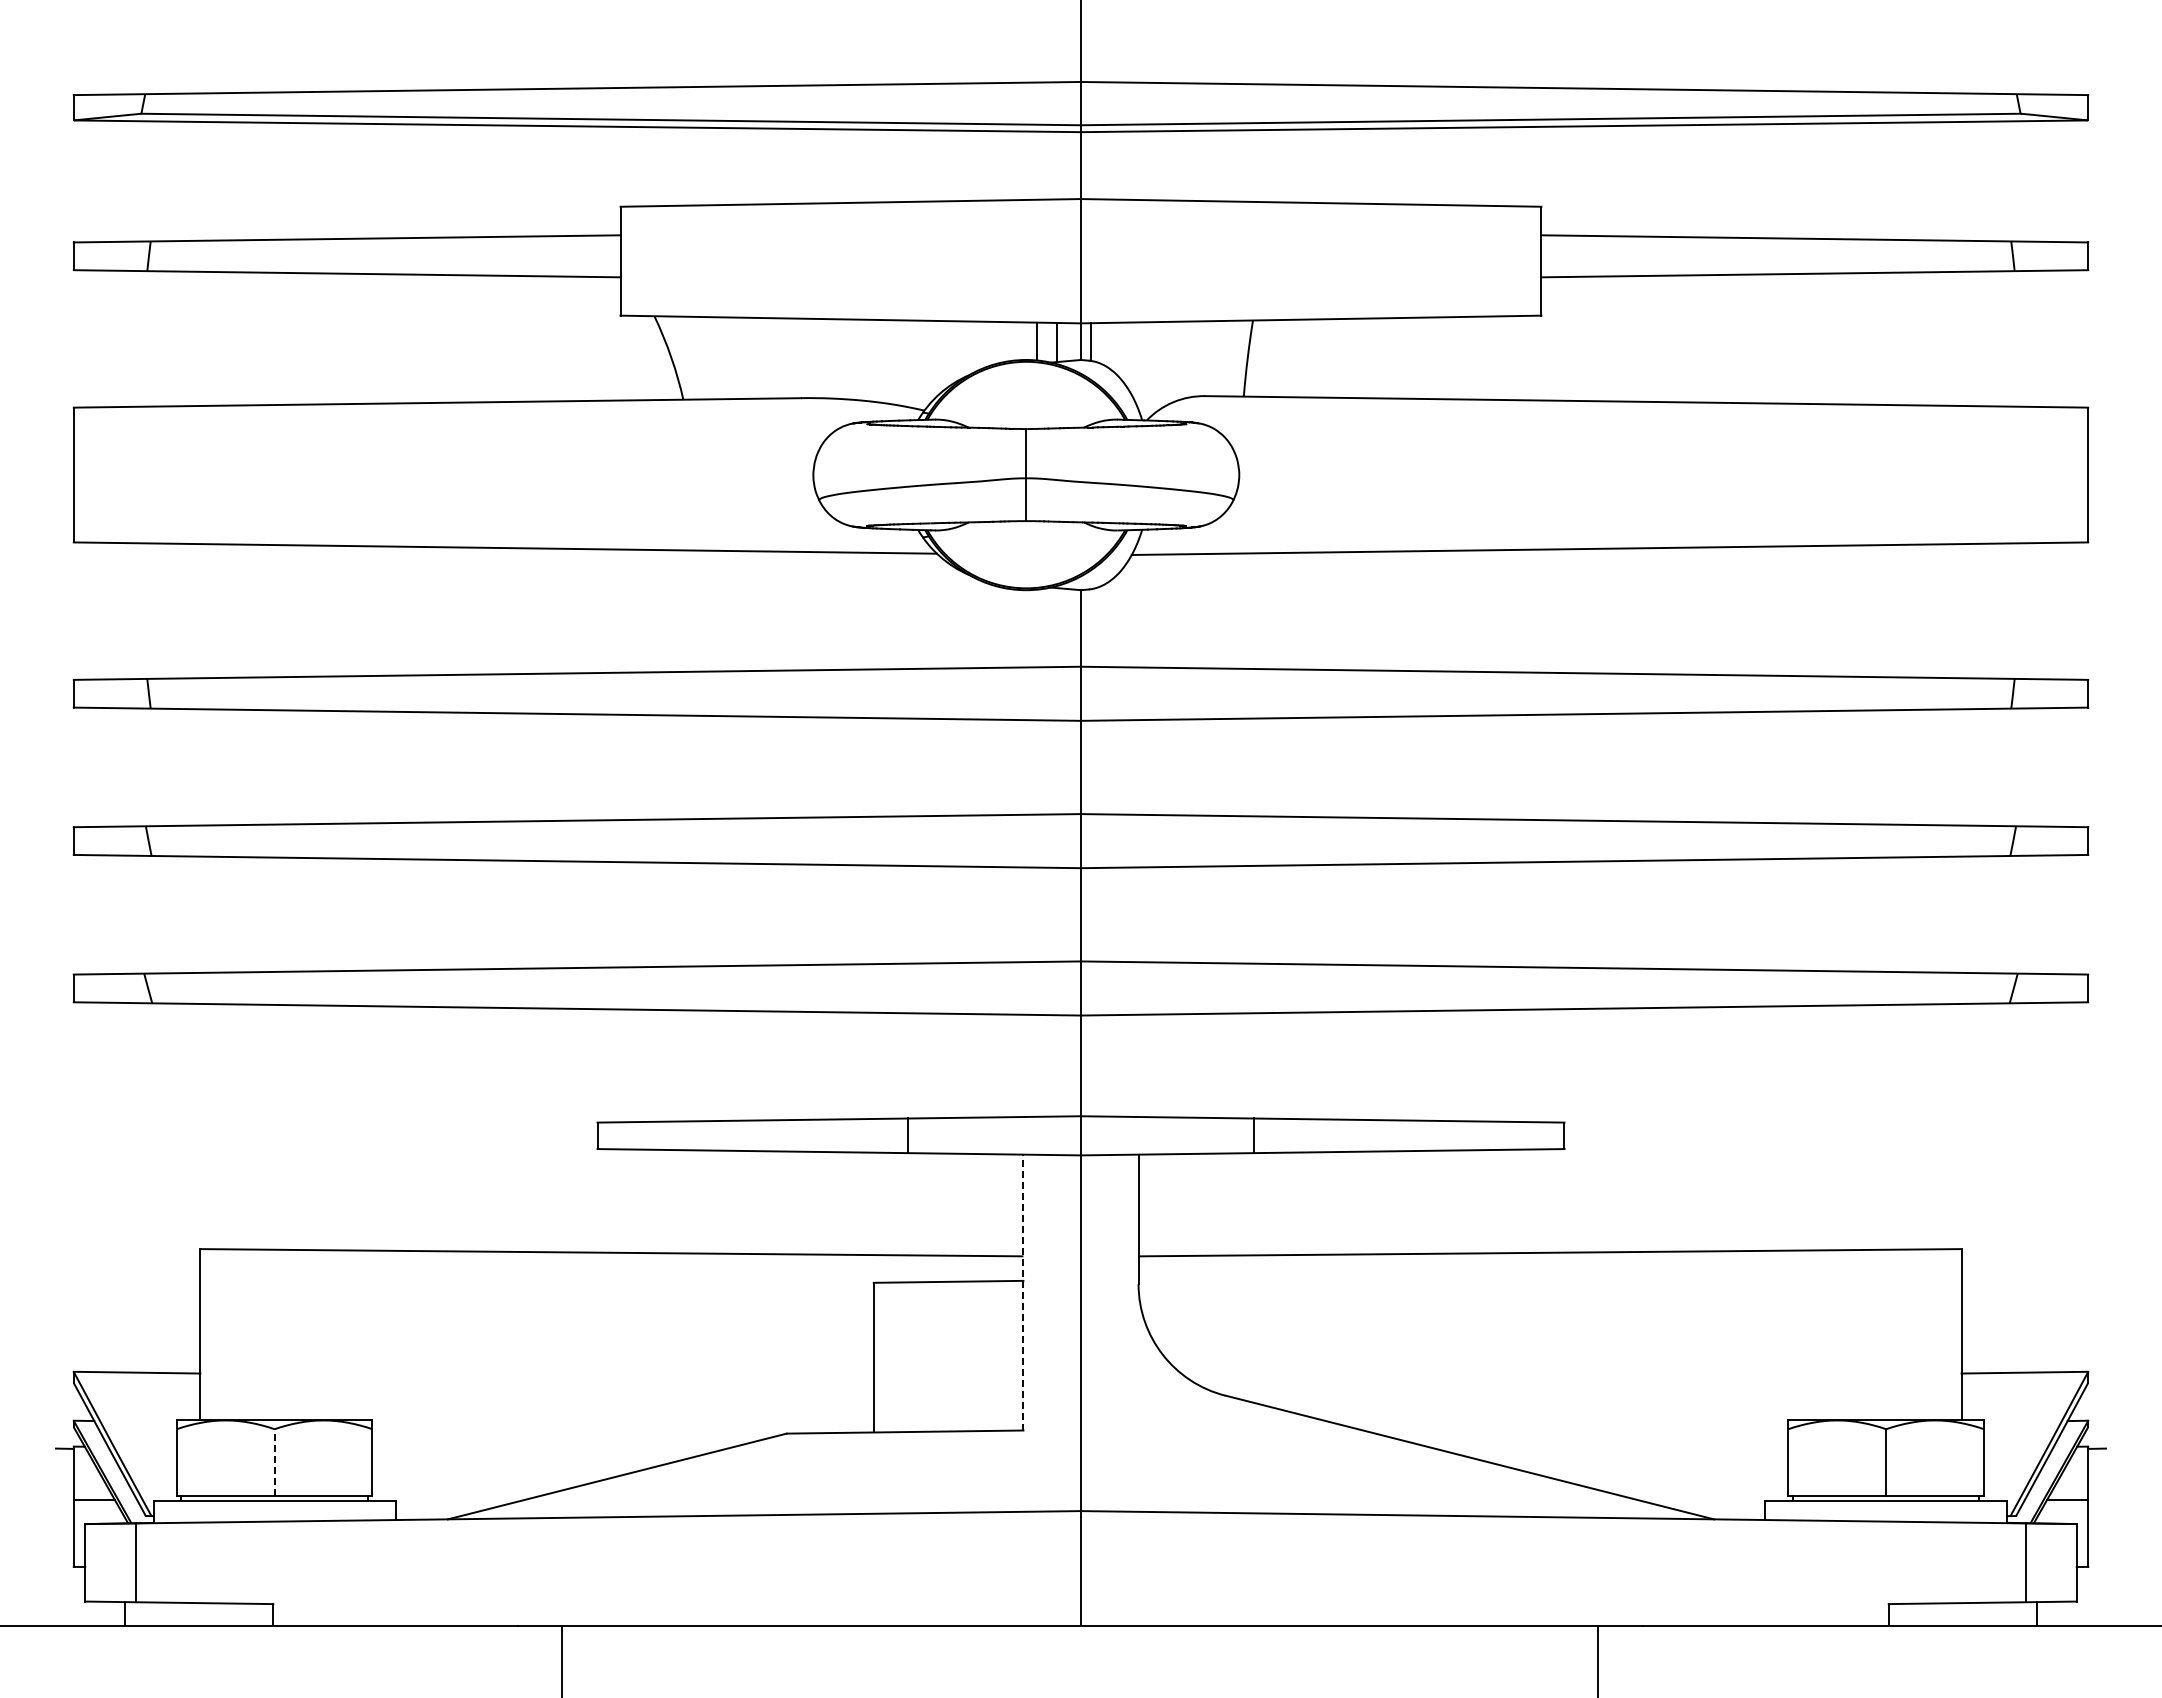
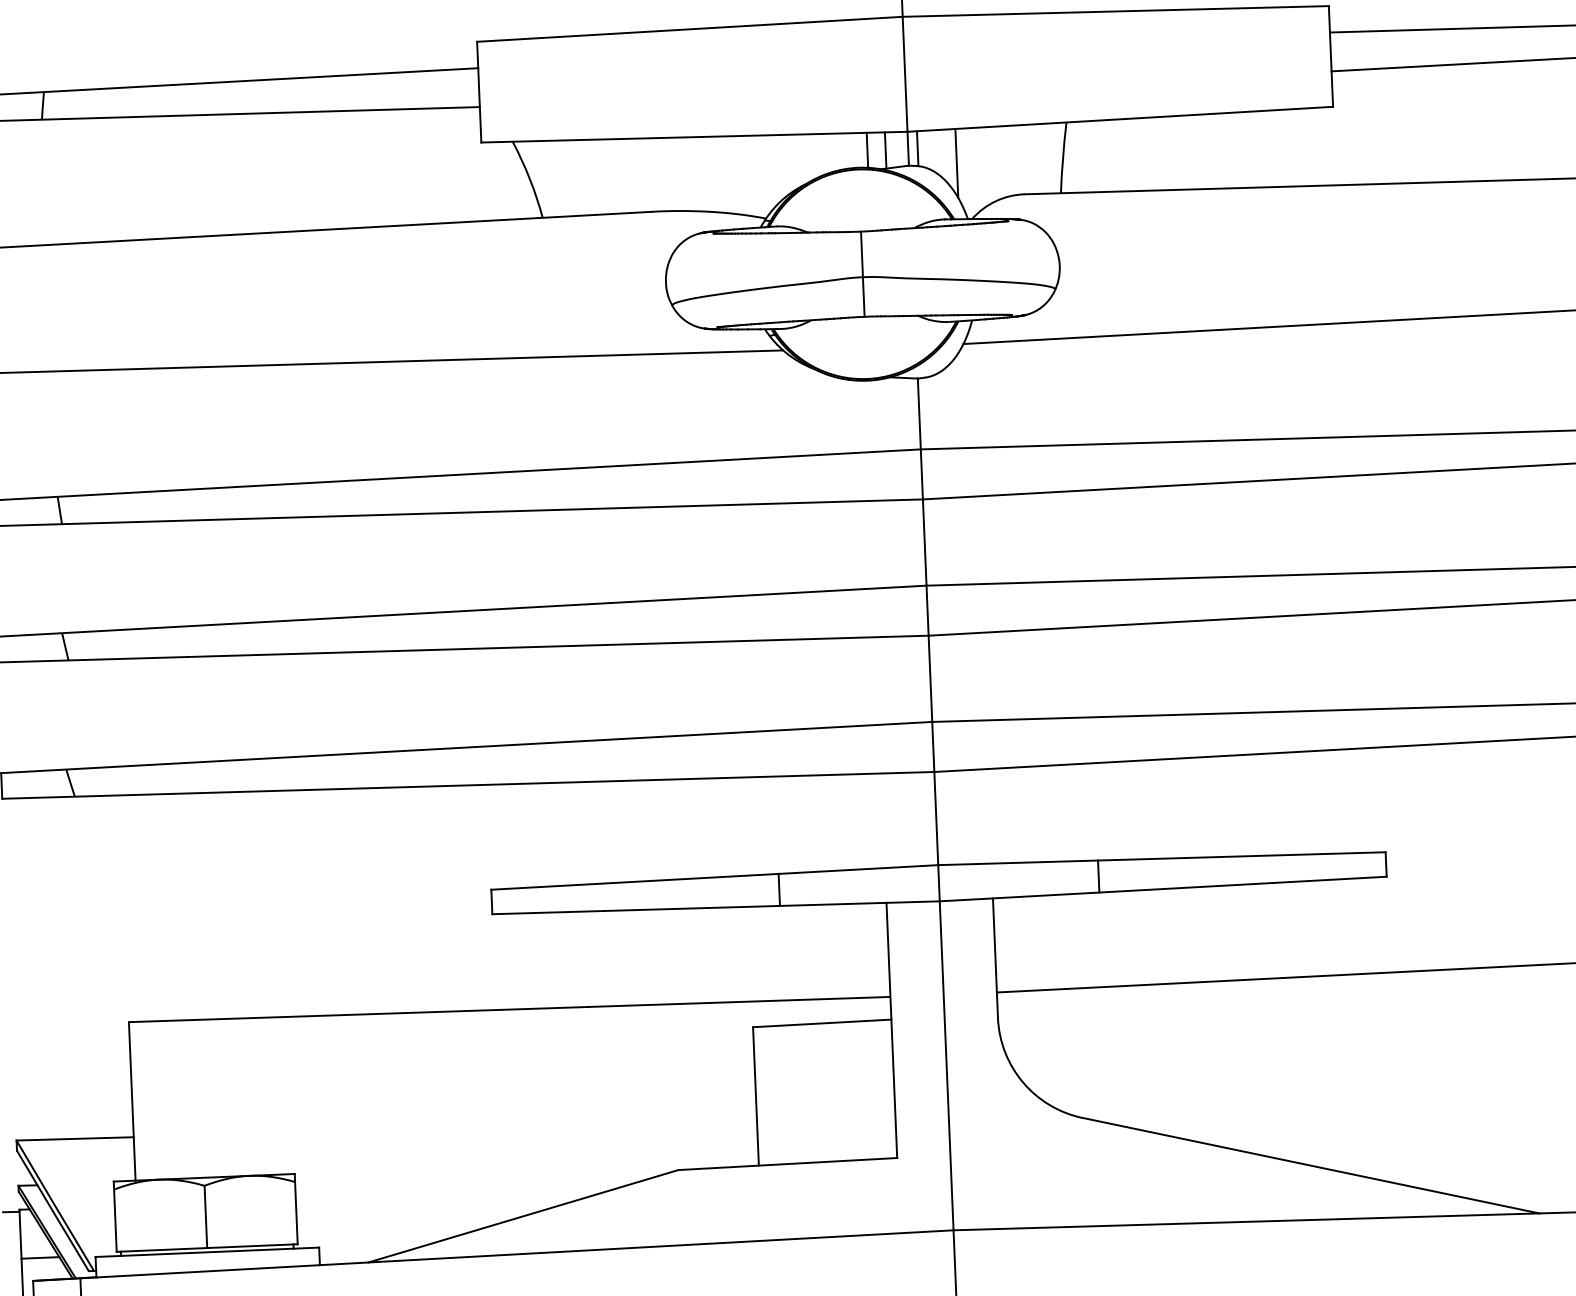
line: (1132, 359) -> (956, 163), added
line: (1023, 1292) -> (891, 1030), dashed -> solid
line: (274, 1462) -> (205, 1216), dashed -> solid

